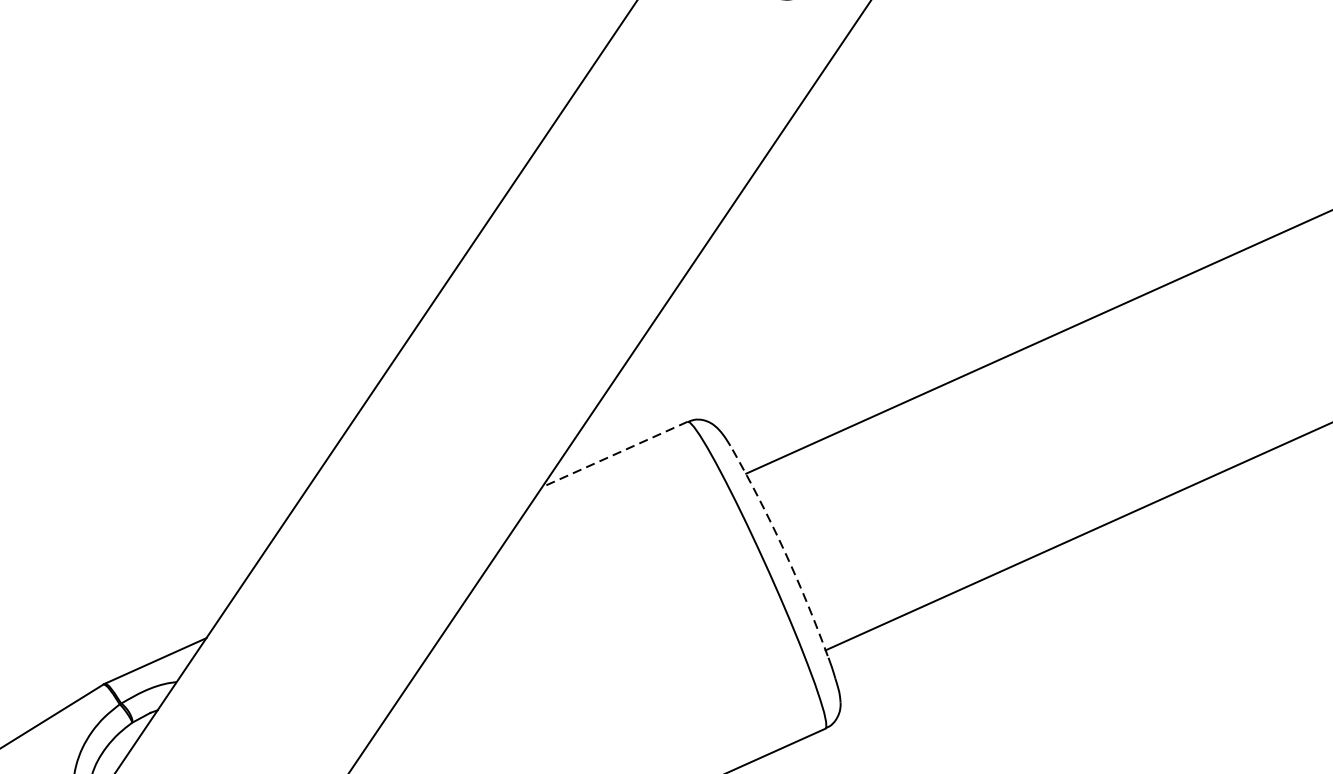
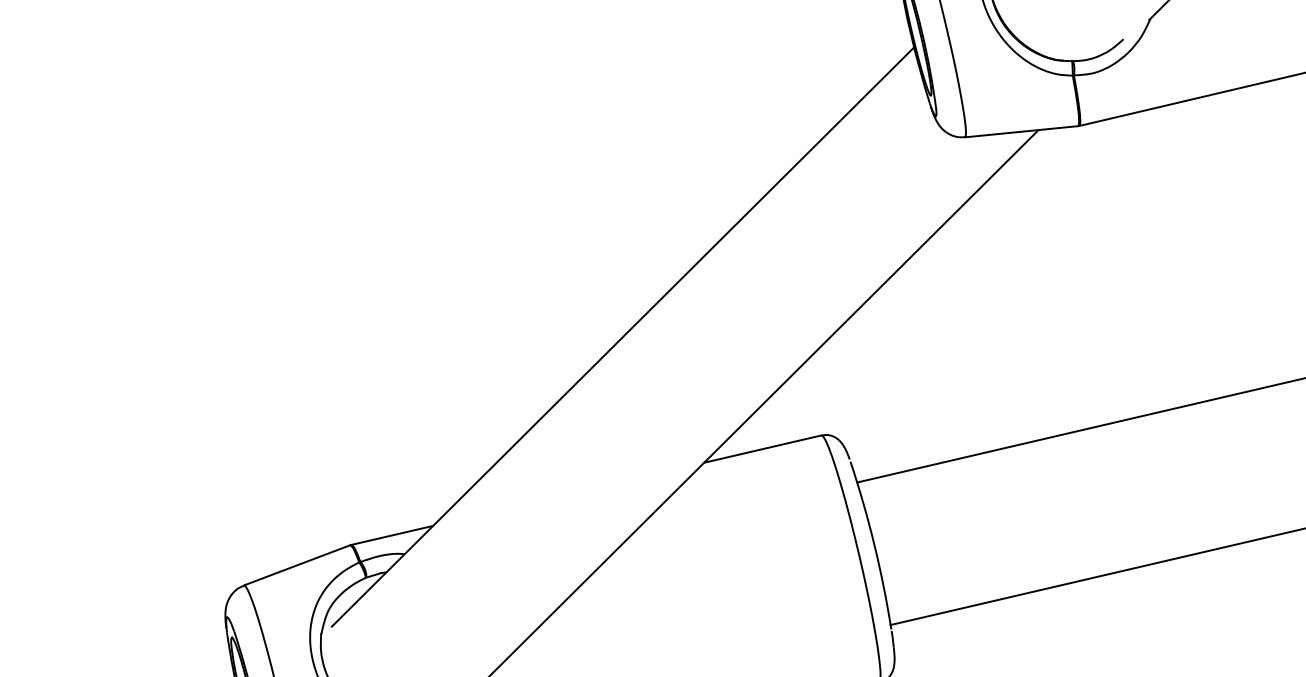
line: (614, 455) -> (762, 449), dashed -> solid
arc: (784, 549) -> (874, 544), dashed -> solid

